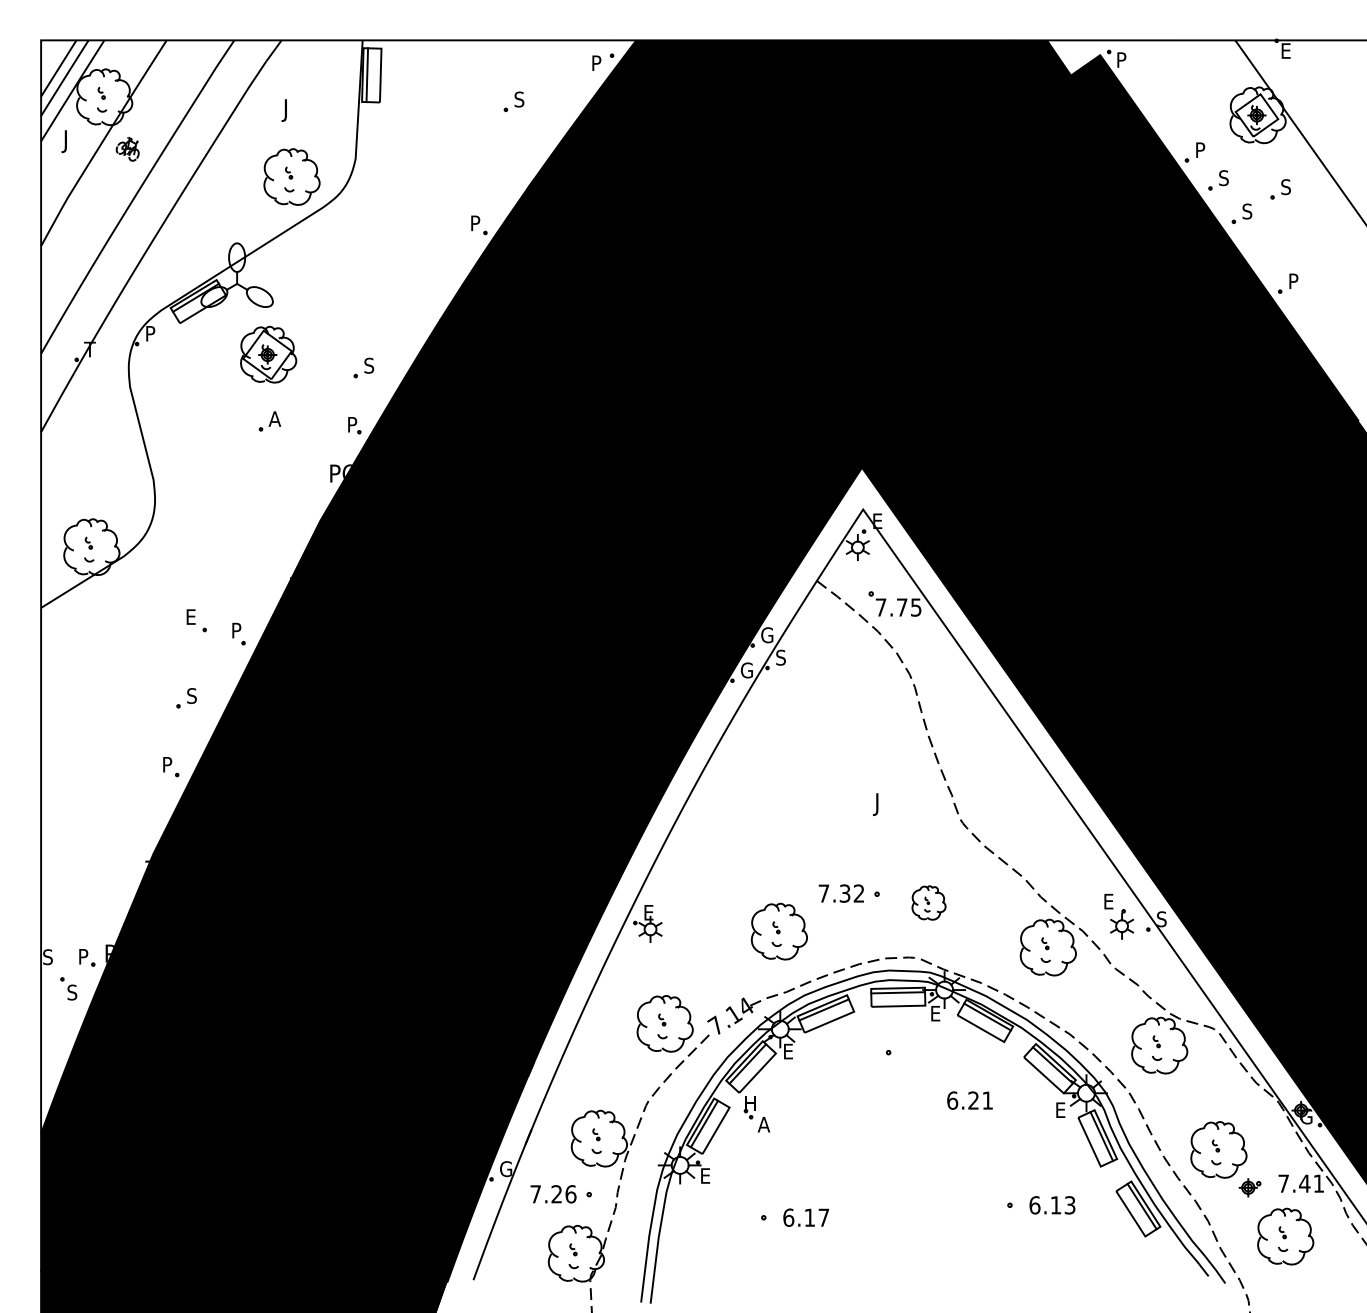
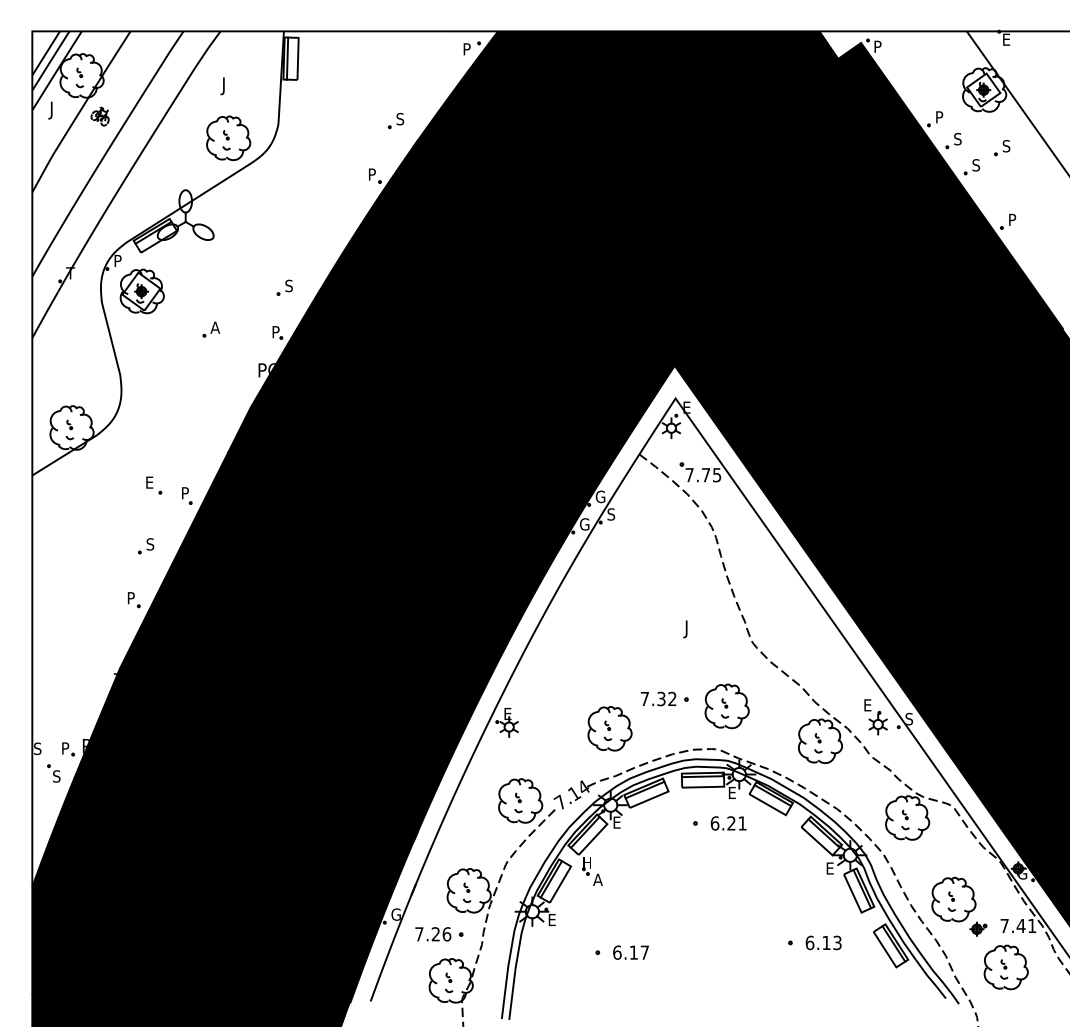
part: (513, 101) -> (395, 120), moved
part: (268, 354) -> (142, 291), moved
part: (928, 902) -> (726, 705), size x1.67
text: (969, 1100) -> (728, 823), moved

